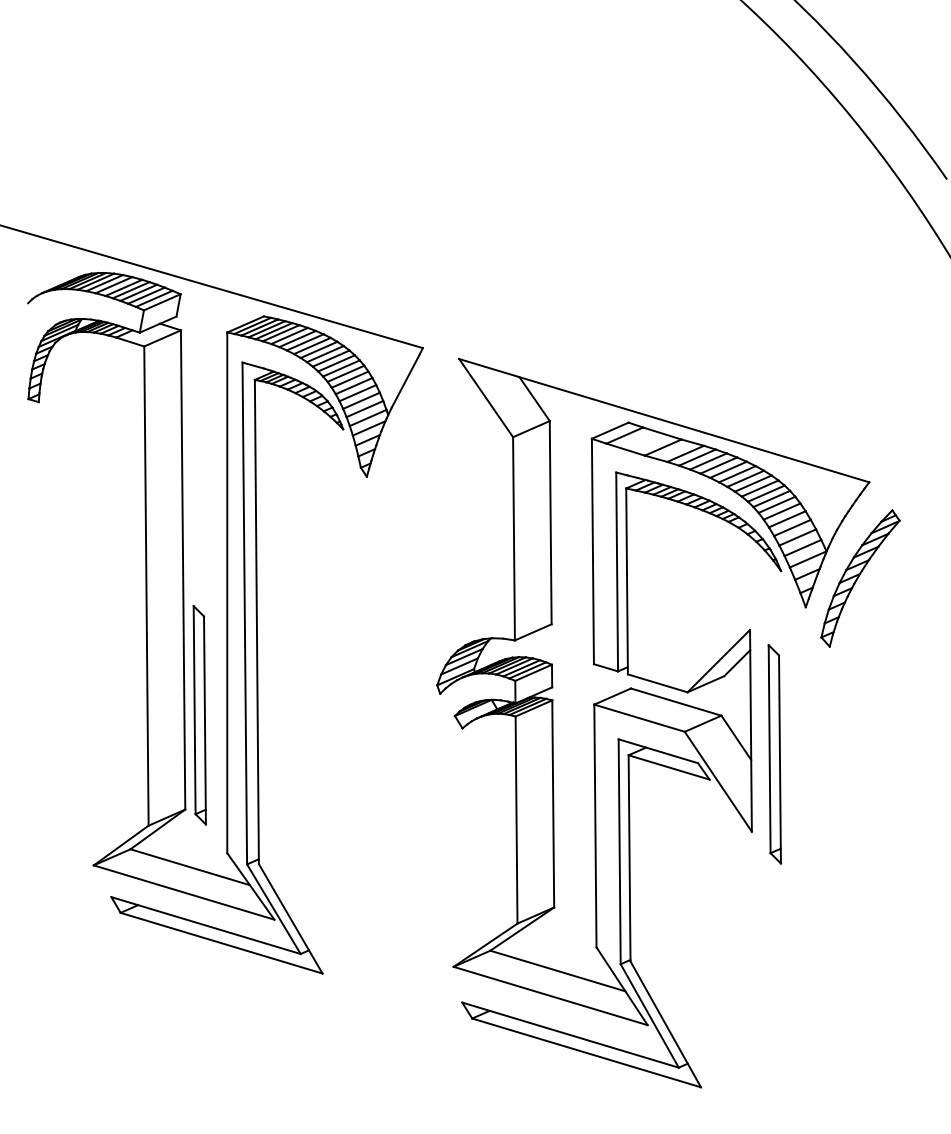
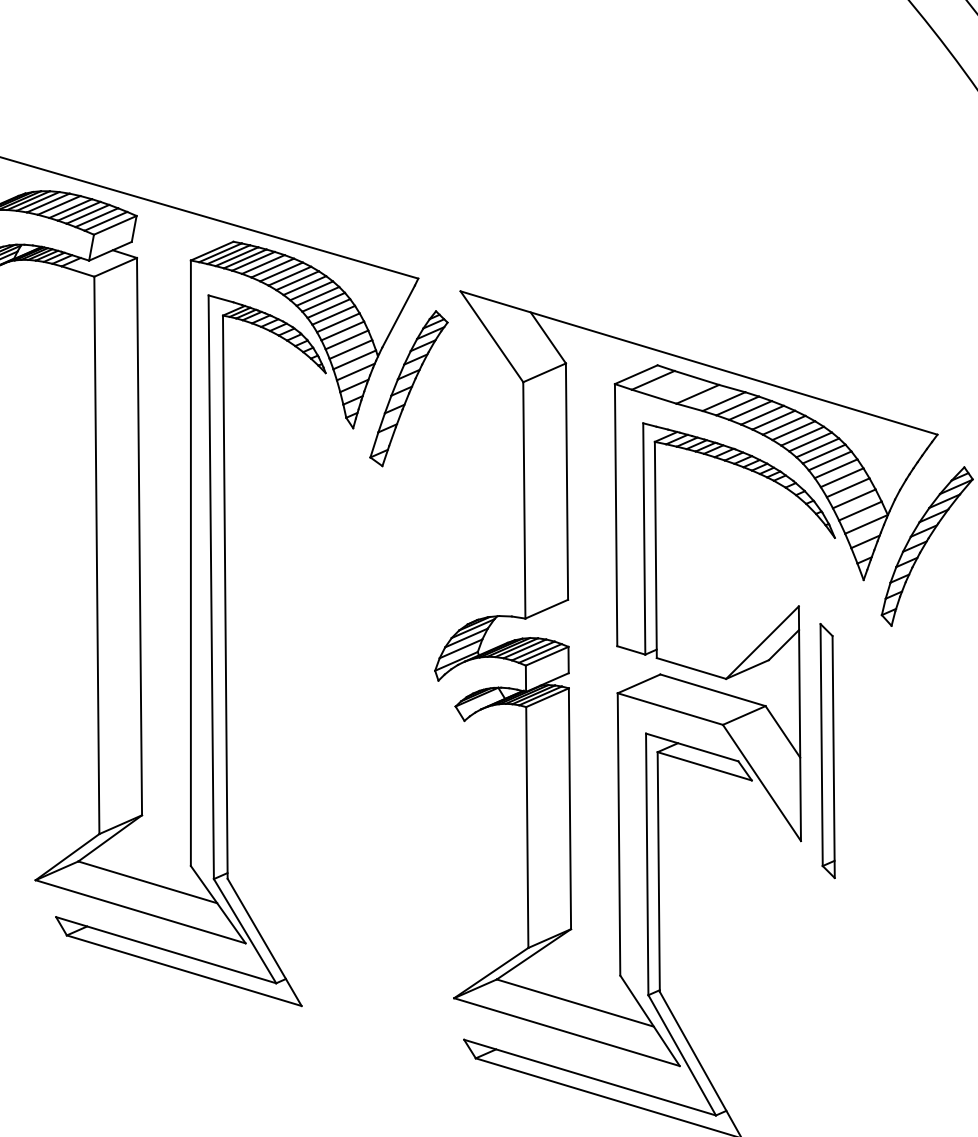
part: (414, 442) -> (408, 388), added
part: (199, 715) -> (158, 705), removed

